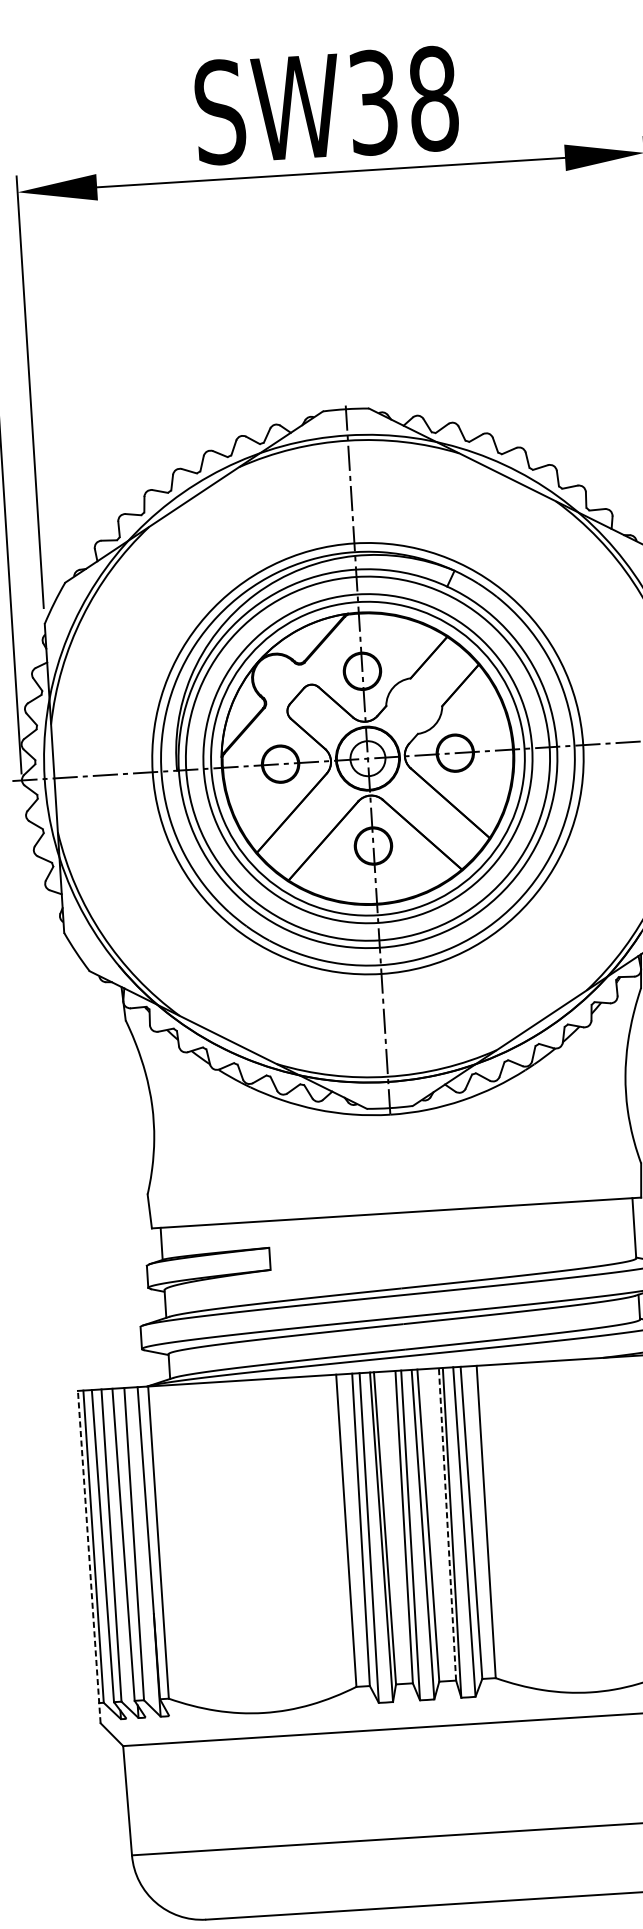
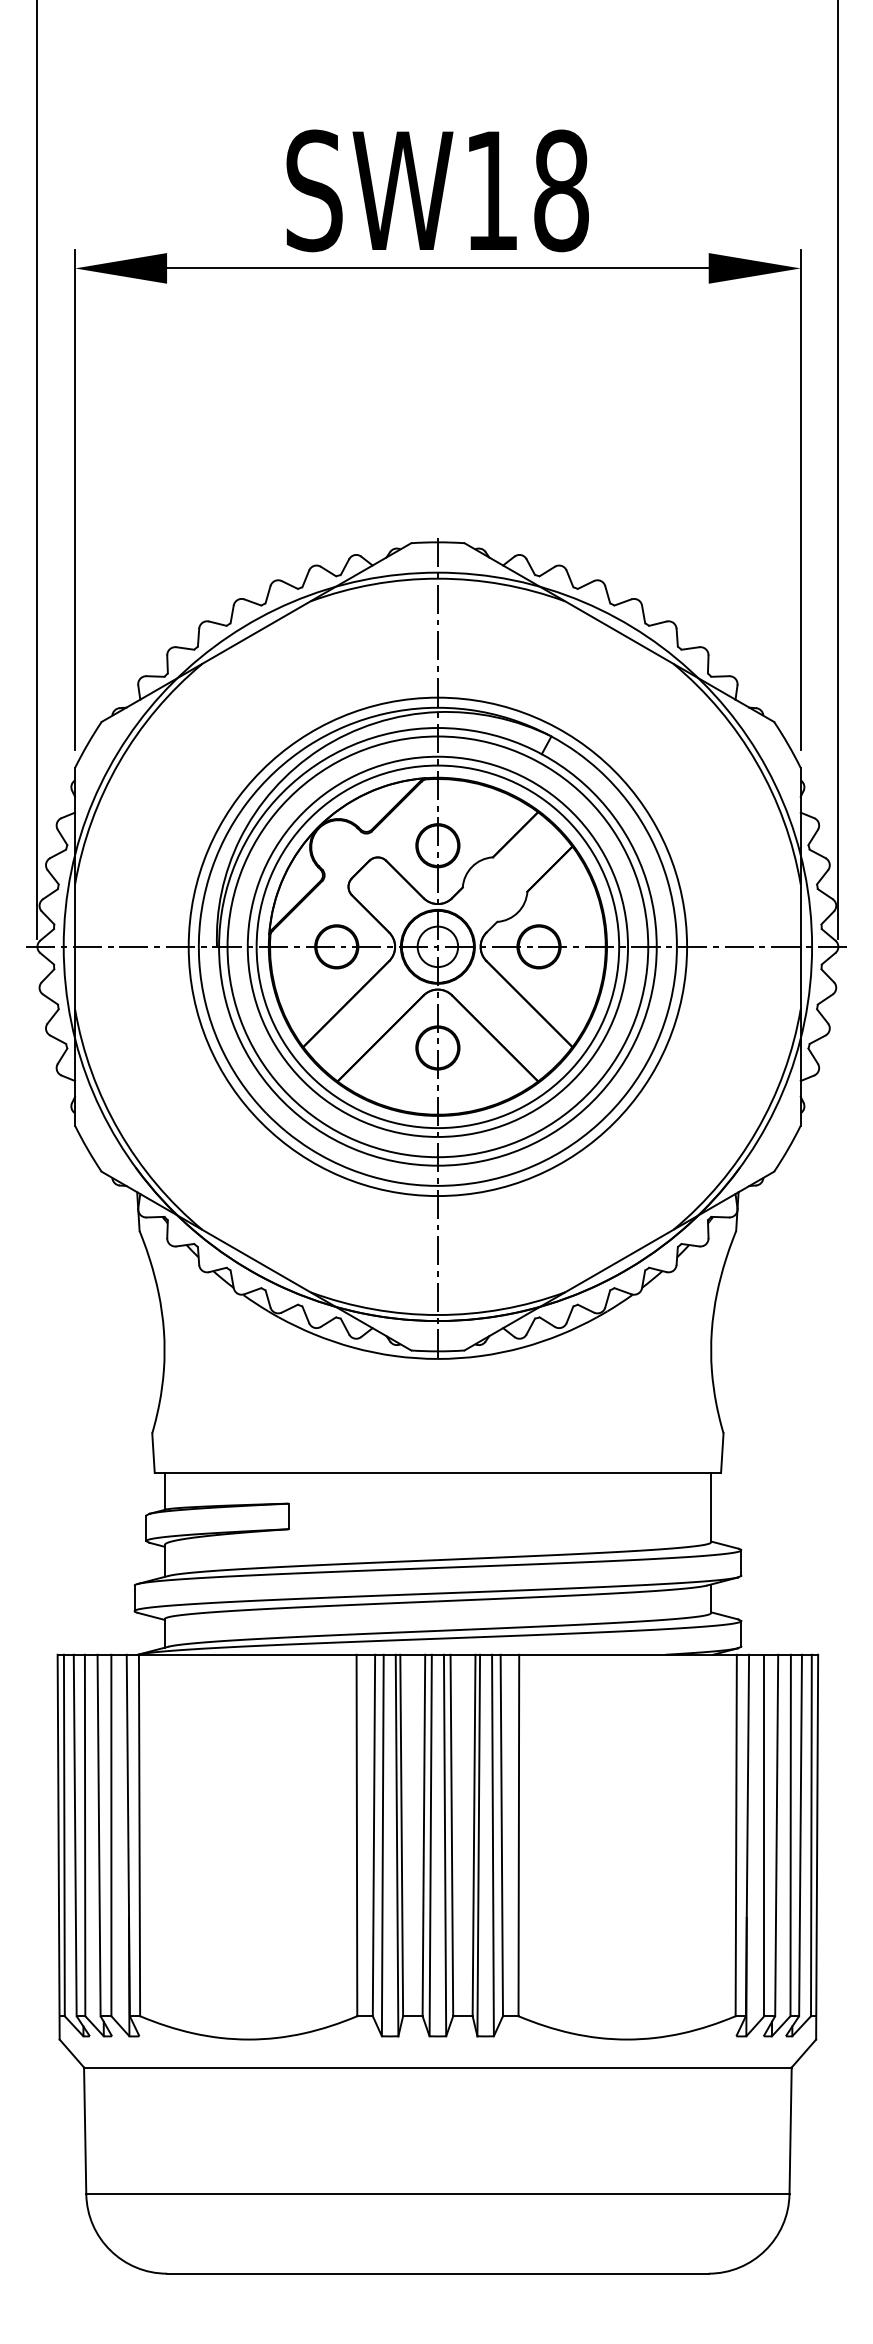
text: (373, 102) -> (491, 190), SW38 -> SW18
line: (447, 1524) -> (474, 1835), dashed -> solid
line: (89, 1556) -> (58, 1846), dashed -> solid

